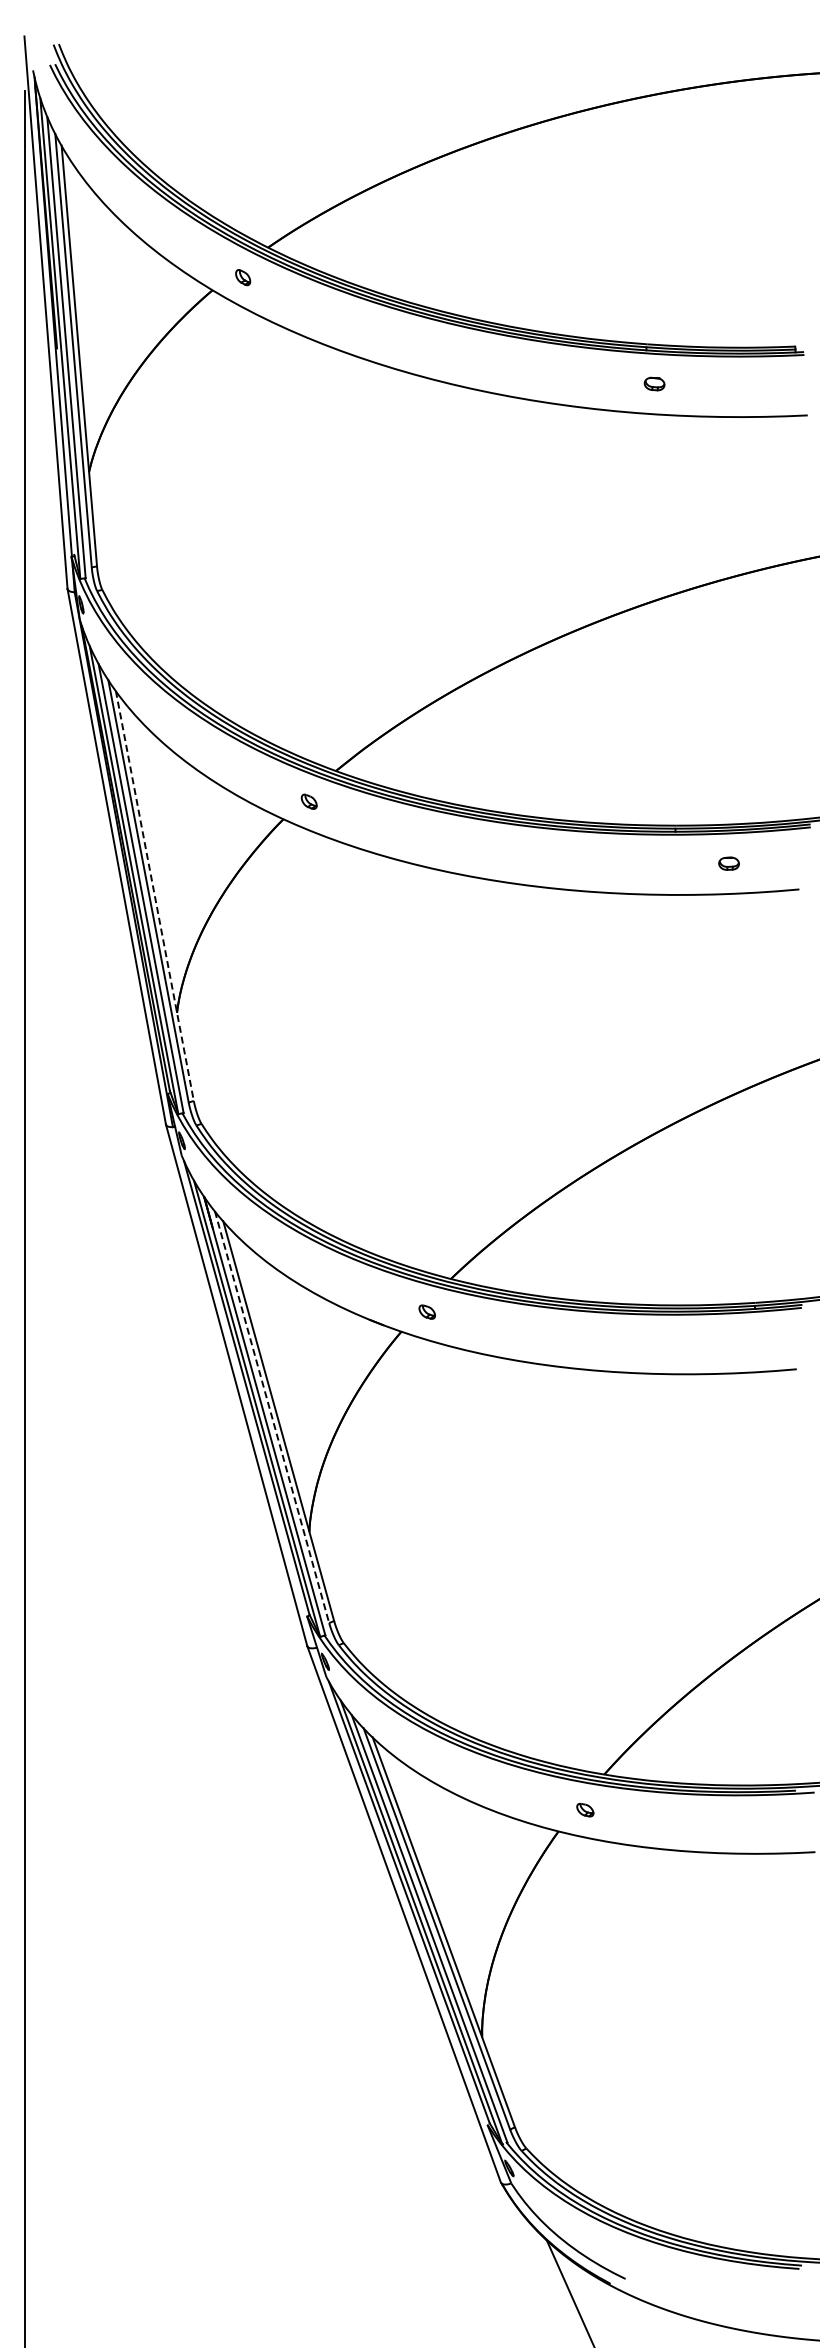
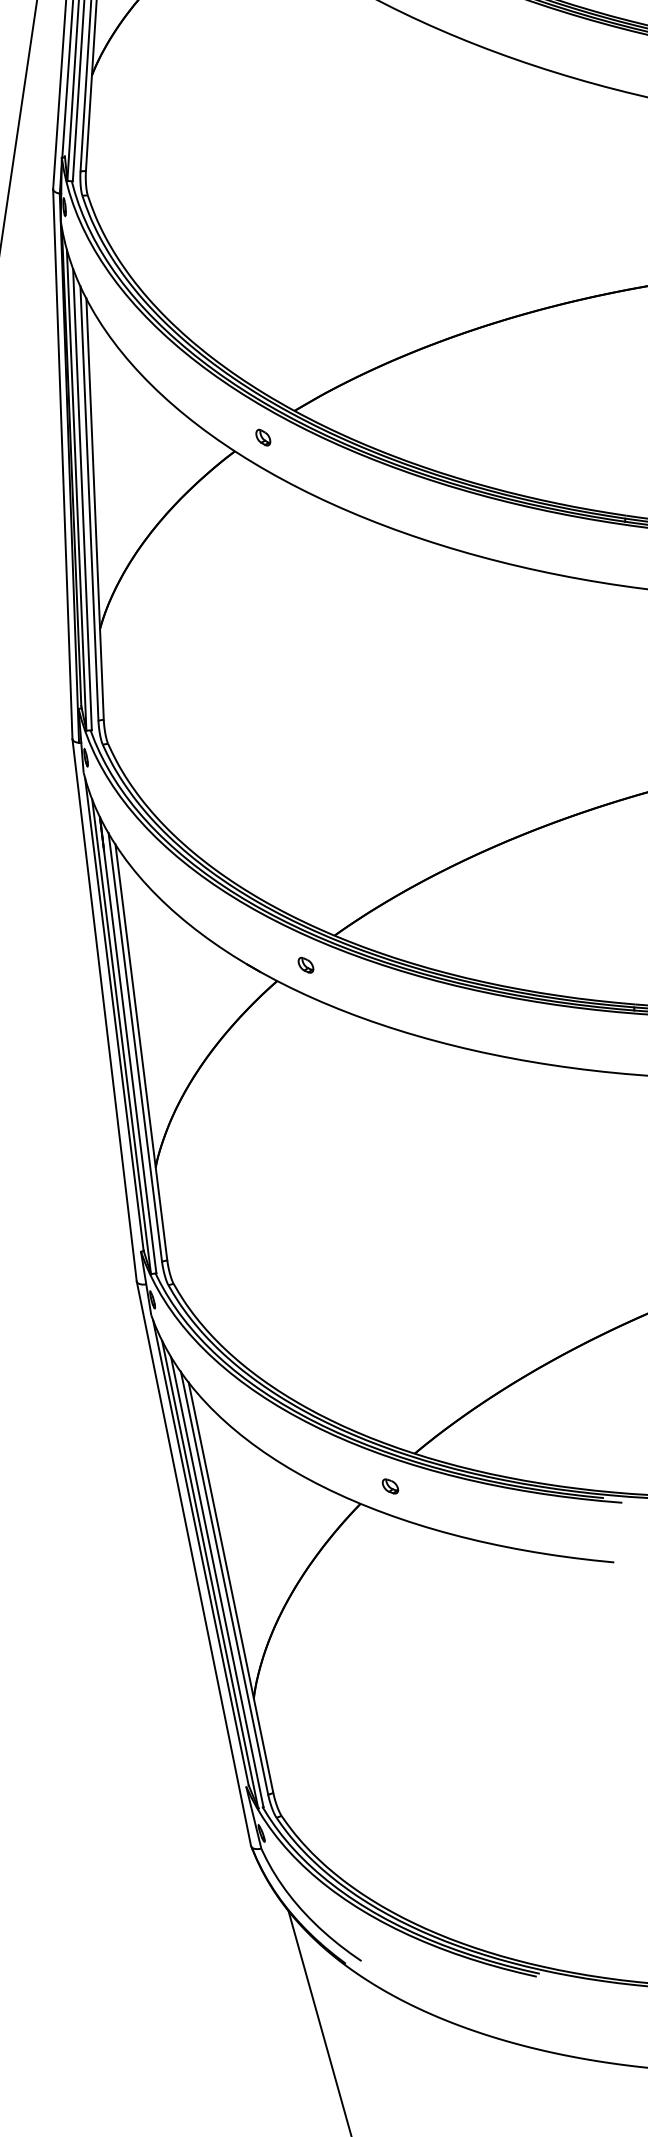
line: (154, 895) -> (94, 508), dashed -> solid
line: (272, 1417) -> (135, 1047), dashed -> solid

